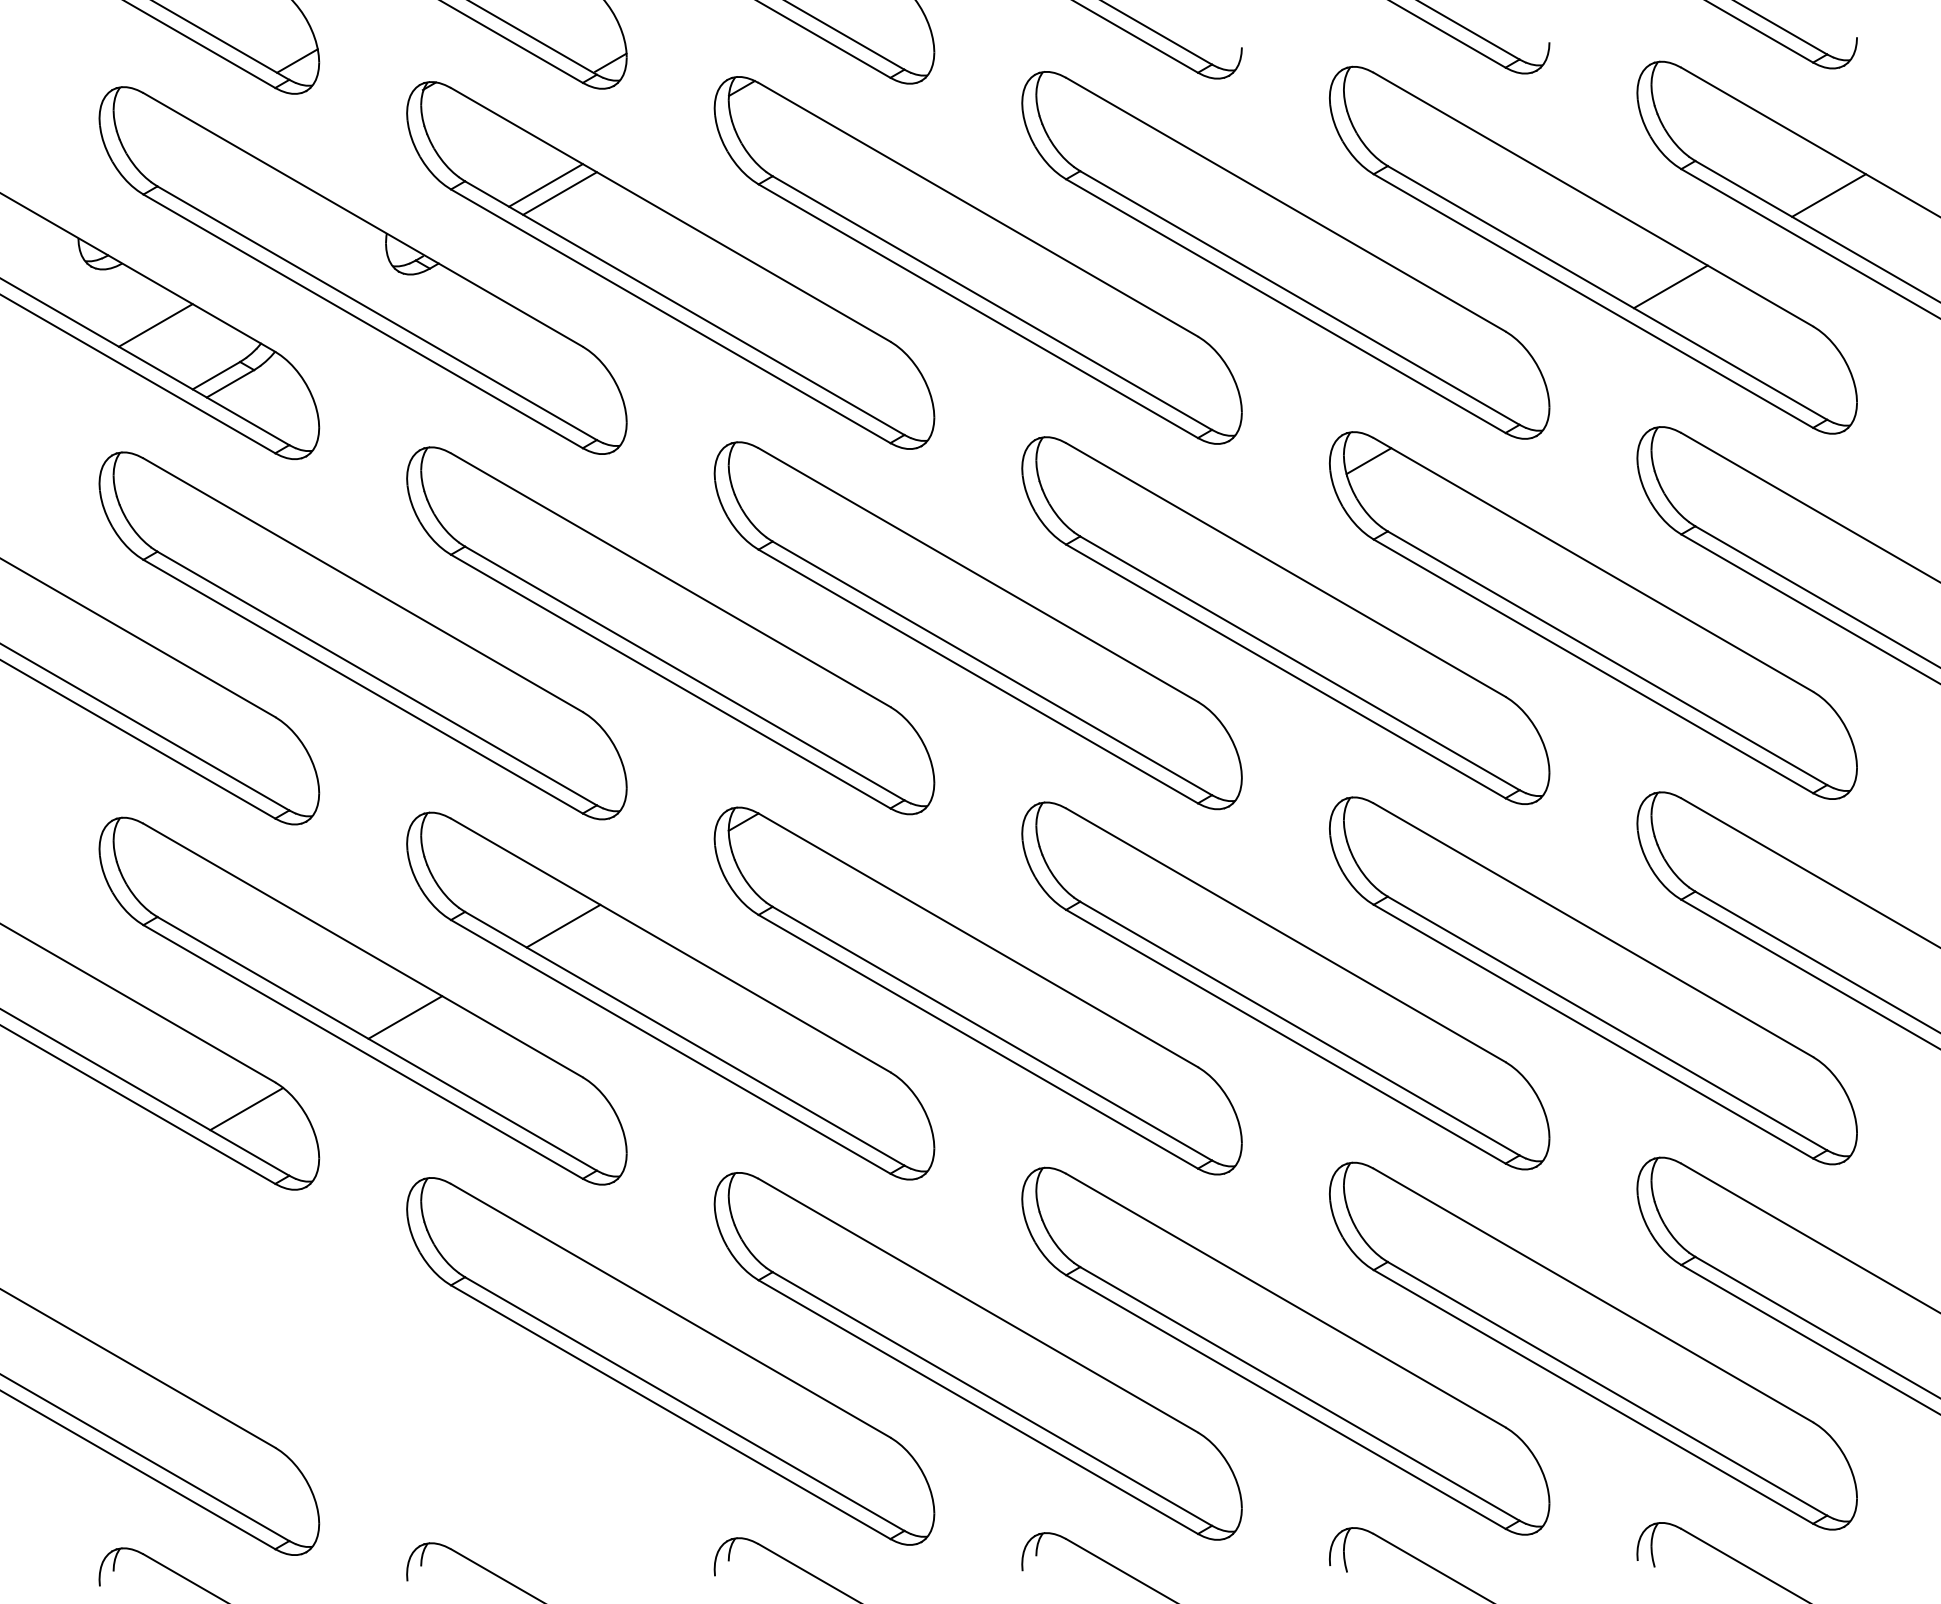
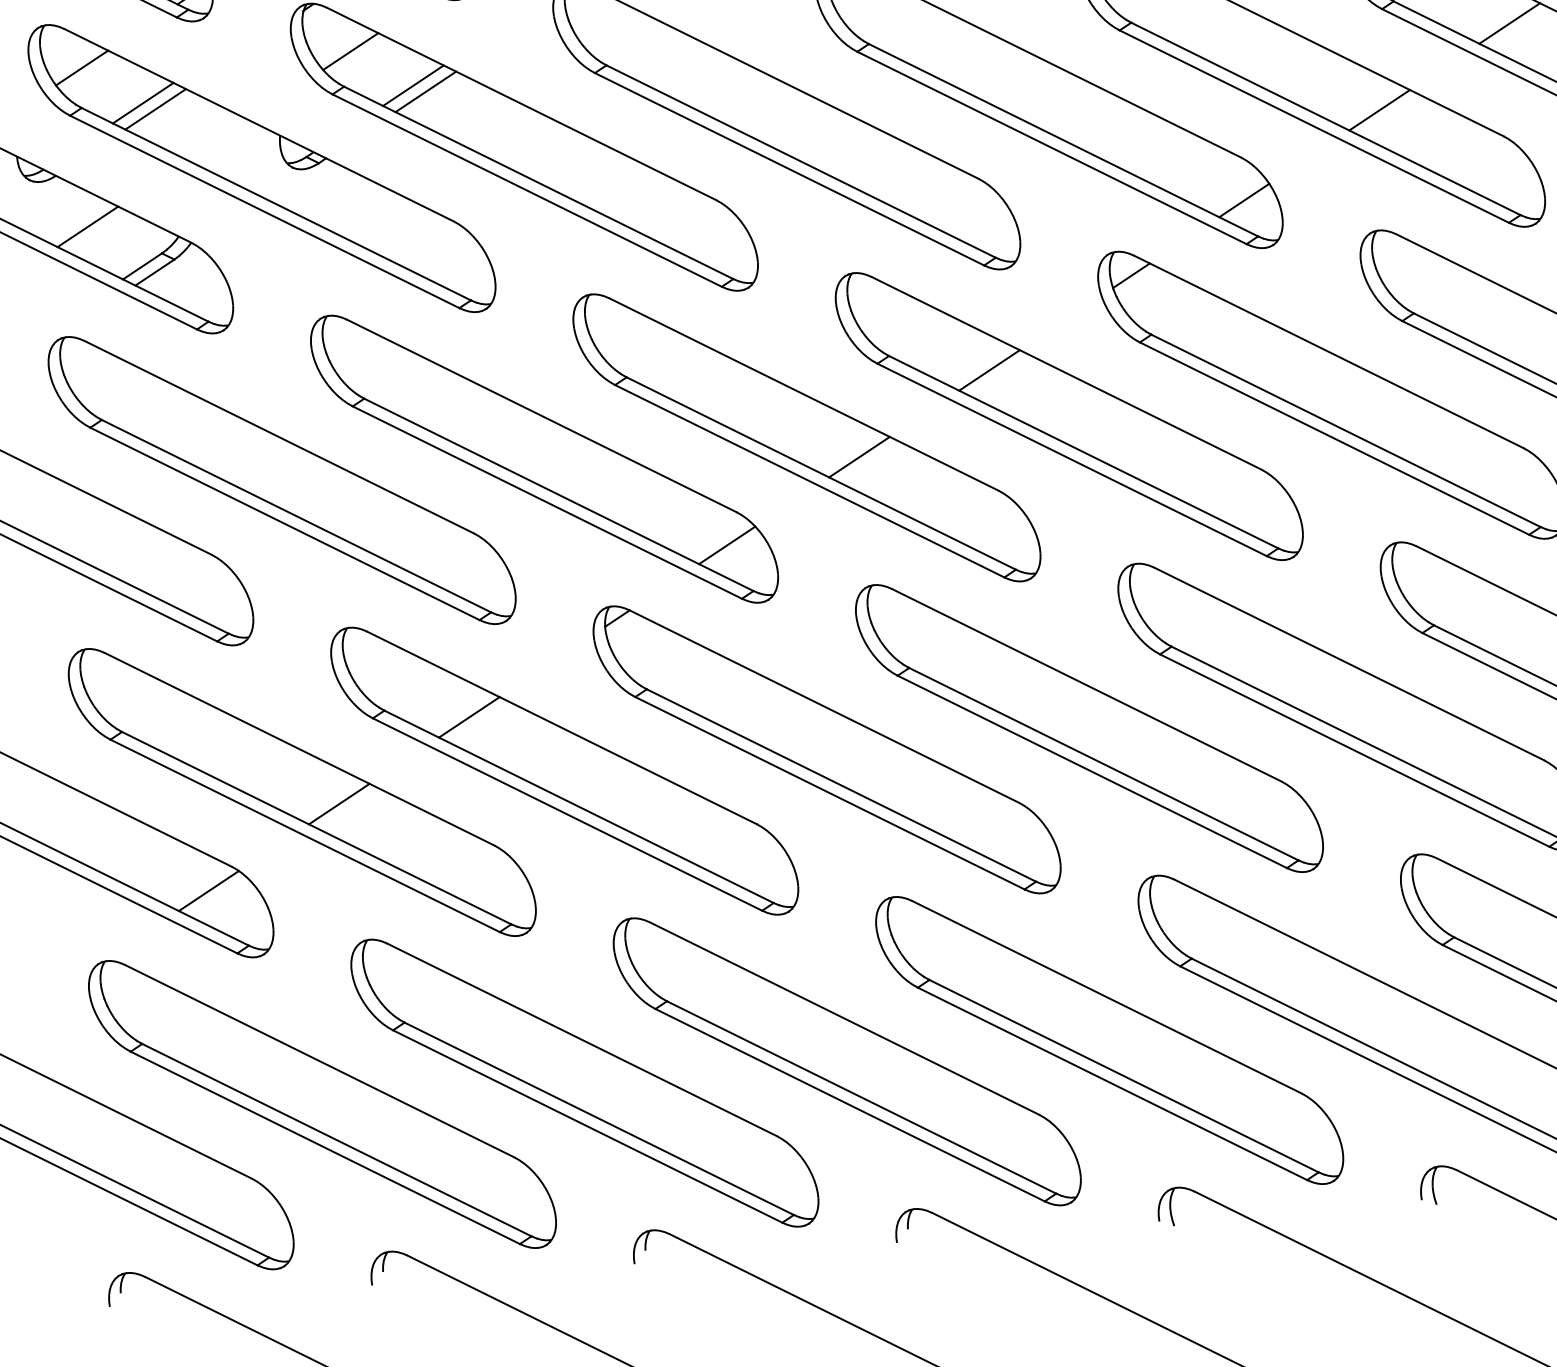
line: (160, 139) -> (81, 67), added
line: (475, 140) -> (350, 51), added
line: (229, 185) -> (143, 103), added
line: (243, 193) -> (155, 109), added
line: (1505, 381) -> (1243, 200), added
line: (1196, 560) -> (989, 370), added
line: (1038, 651) -> (859, 456), added
line: (877, 744) -> (727, 544), added
part: (362, 1366) -> (321, 1104), added

